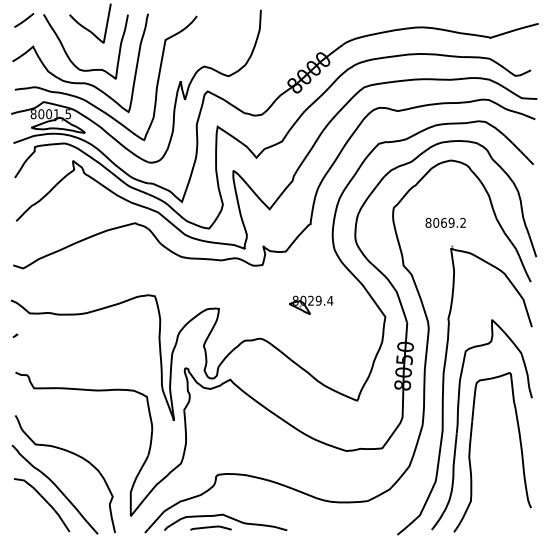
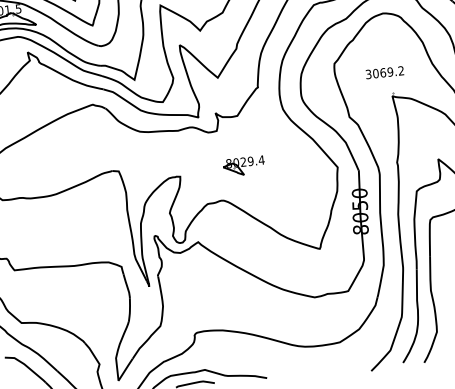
text: (428, 222) -> (368, 74), 8069.2 -> 3069.2
part: (311, 304) -> (244, 165), moved

